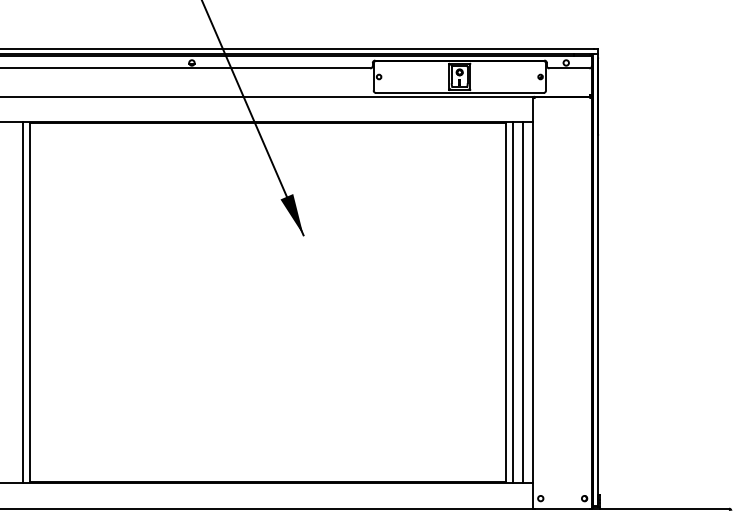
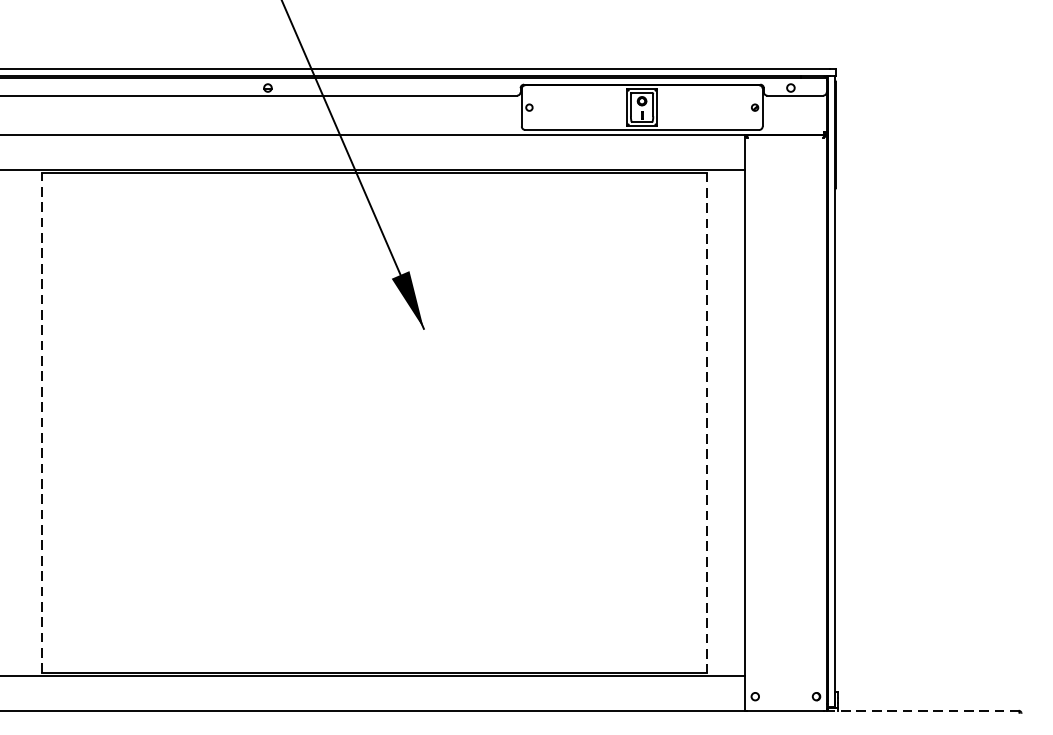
line: (22, 302) -> (31, 422), removed
line: (30, 302) -> (42, 422), solid -> dashed
line: (513, 302) -> (717, 422), removed
line: (523, 302) -> (731, 422), removed
line: (506, 303) -> (707, 424), solid -> dashed
line: (660, 508) -> (922, 710), solid -> dashed

